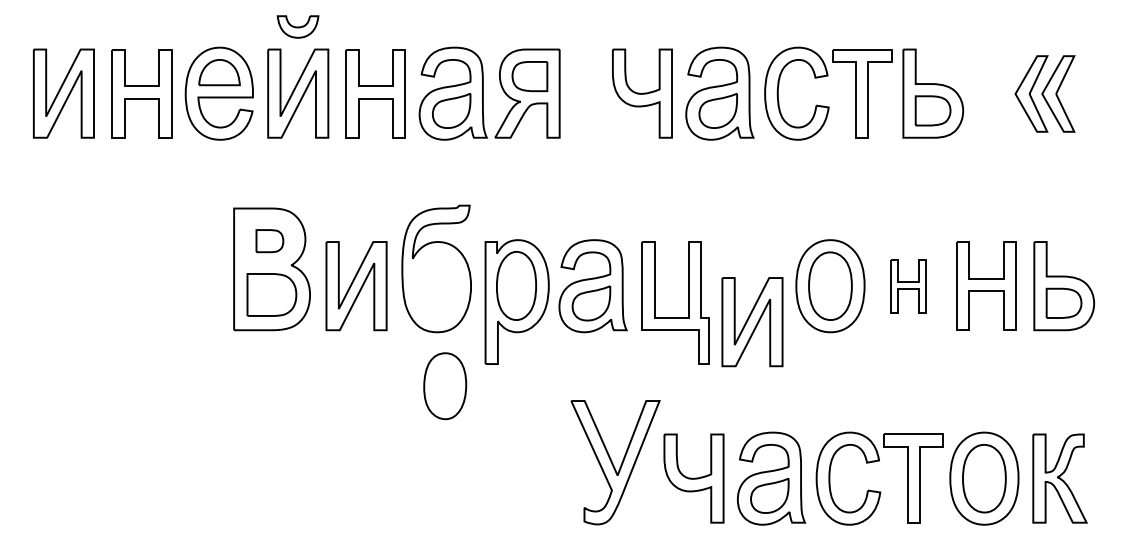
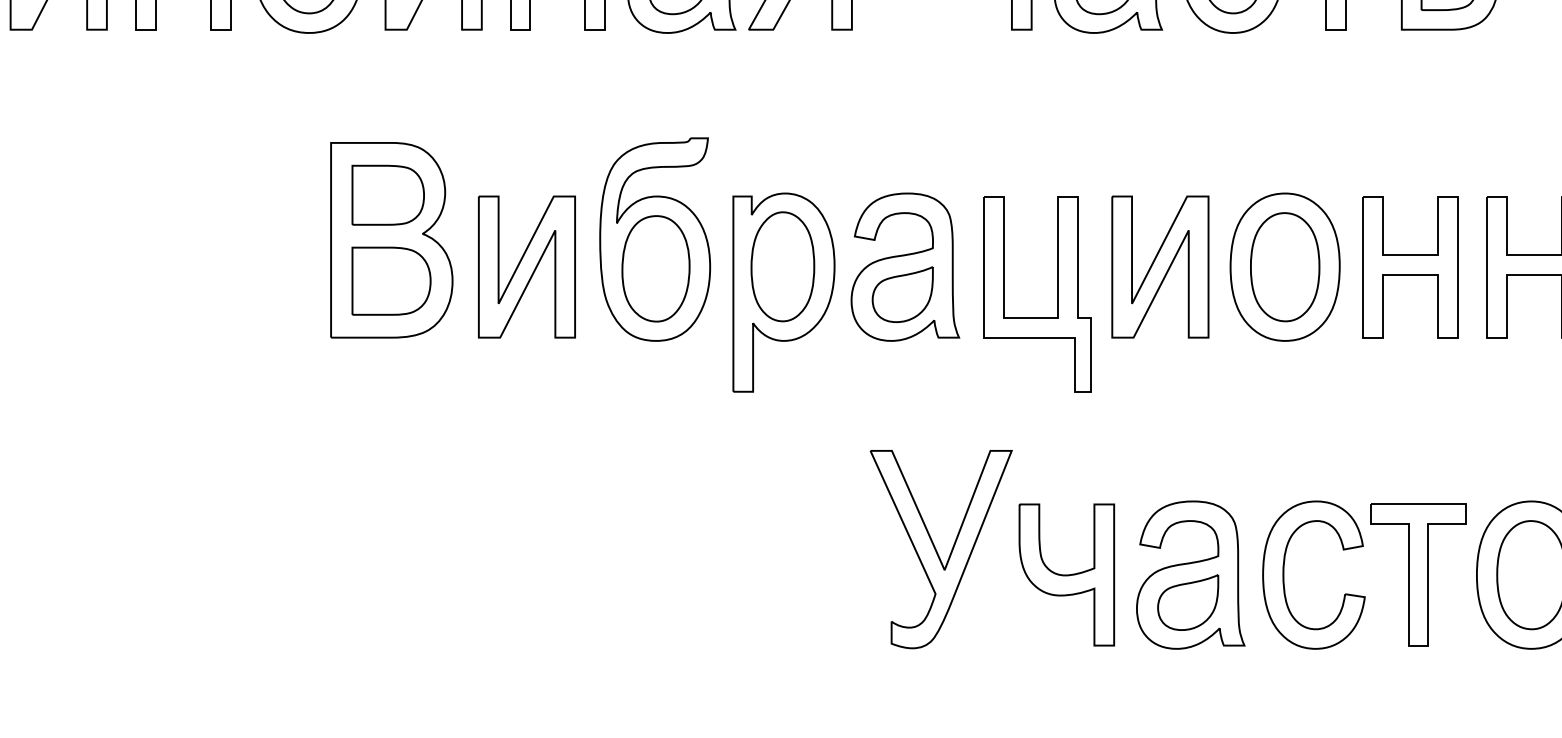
part: (269, 240) -> (387, 194), size x1.67
part: (908, 285) -> (1410, 266), size x1.67
part: (752, 322) -> (1160, 267), moved
part: (445, 386) -> (656, 269), moved

